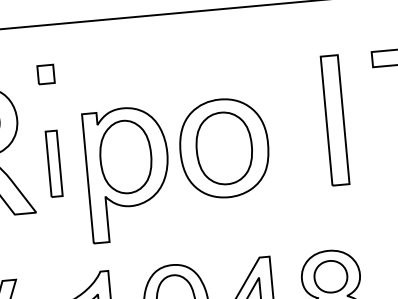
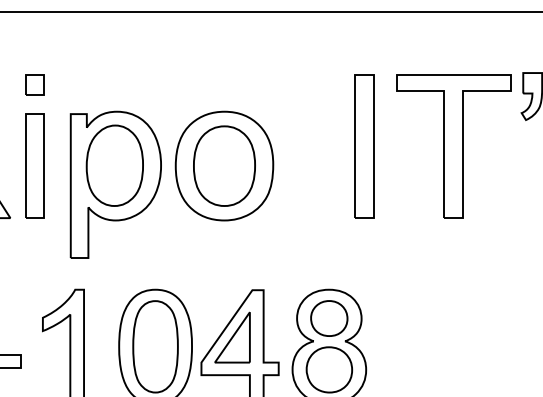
part: (45, 74) -> (34, 84), moved
part: (335, 120) -> (364, 146), moved
part: (53, 163) -> (34, 165), size x1.43

